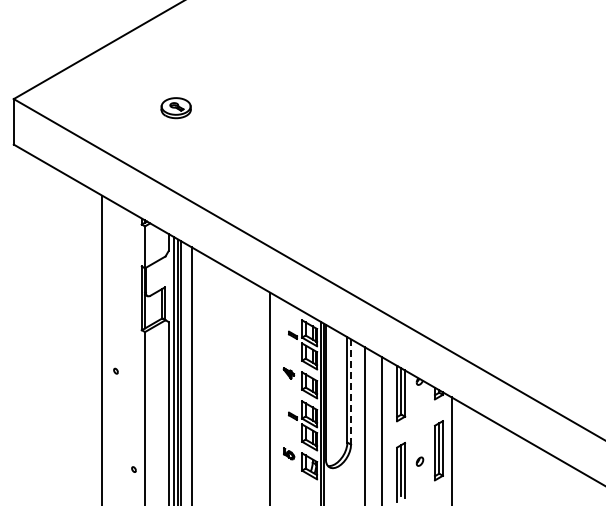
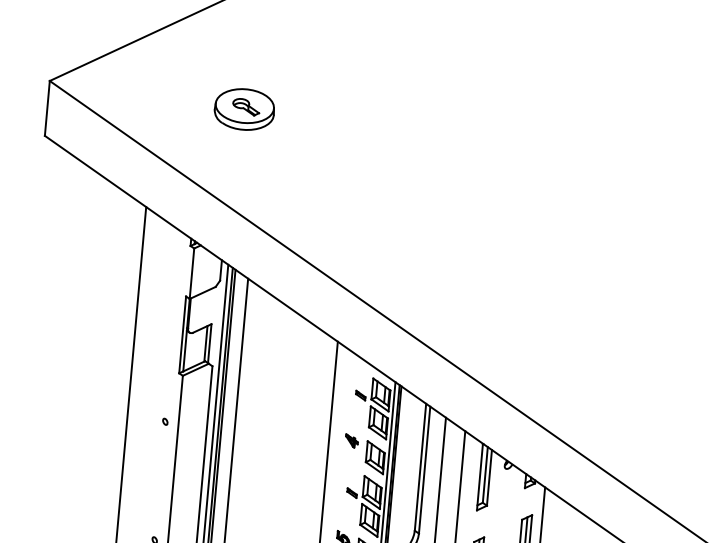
part: (175, 107) -> (243, 108), size x1.67
part: (115, 370) -> (164, 420), moved
line: (351, 391) -> (425, 469), dashed -> solid

